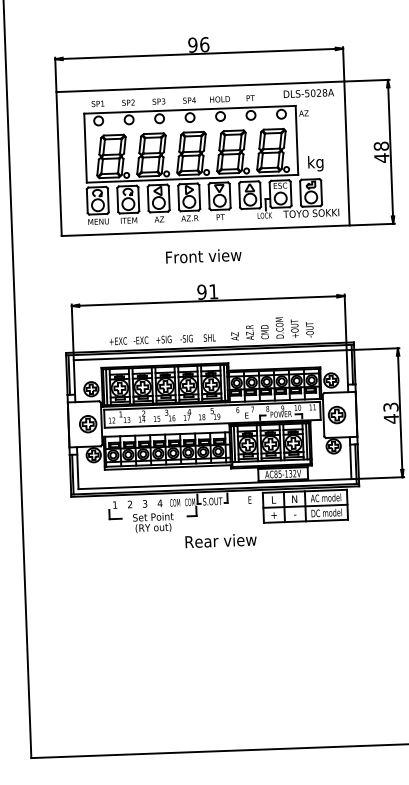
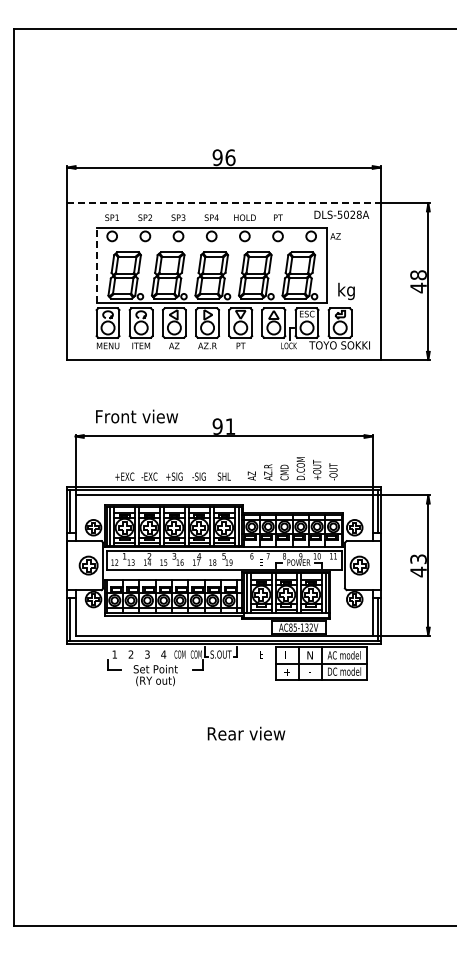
line: (200, 86) -> (224, 203), solid -> dashed
line: (85, 148) -> (96, 265), solid -> dashed
text: (203, 256) -> (136, 416), moved
text: (221, 540) -> (246, 733), moved

